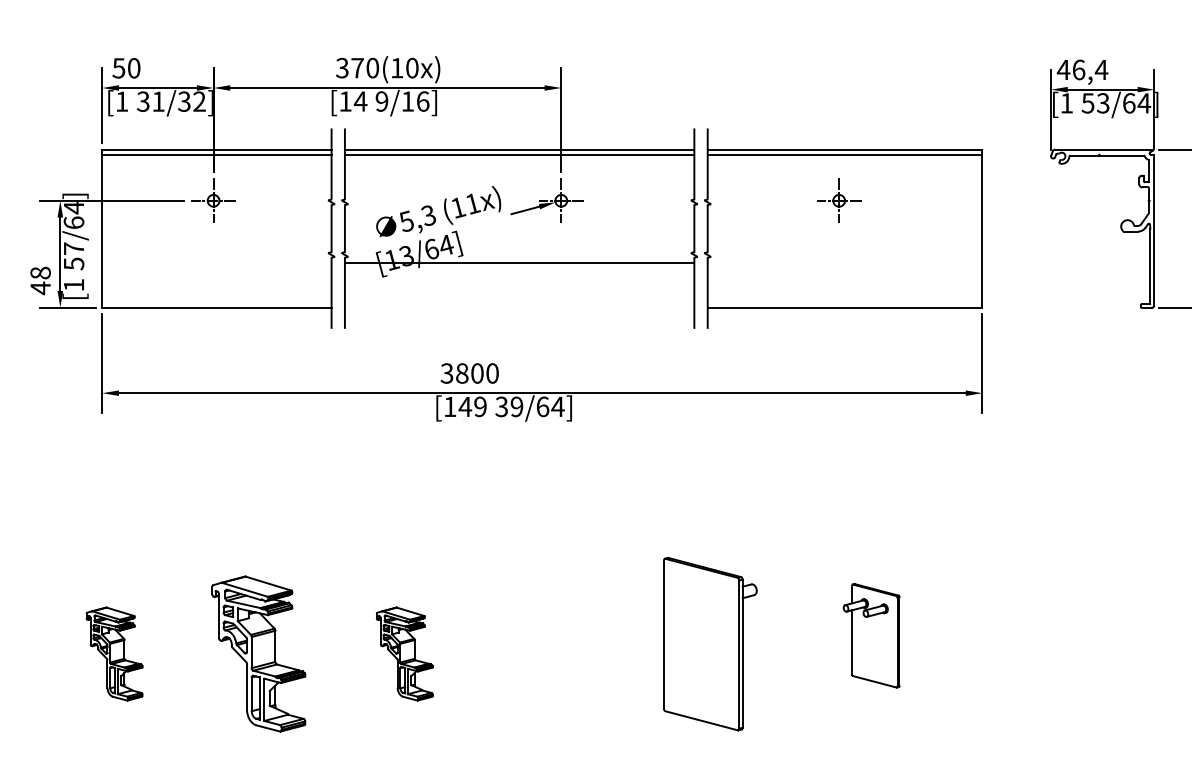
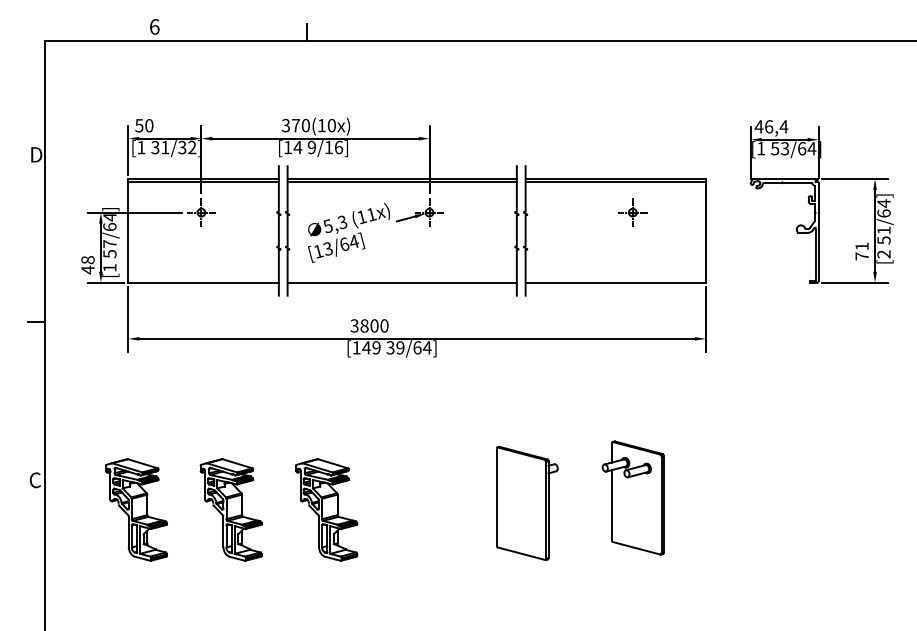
part: (838, 200) -> (632, 212), moved
line: (518, 263) -> (401, 282), moved
part: (870, 635) -> (632, 497), size x1.67
part: (114, 653) -> (136, 509), size x1.67
part: (404, 653) -> (326, 509), size x1.67

